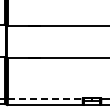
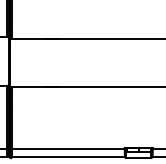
line: (45, 99) -> (68, 149), dashed -> solid

